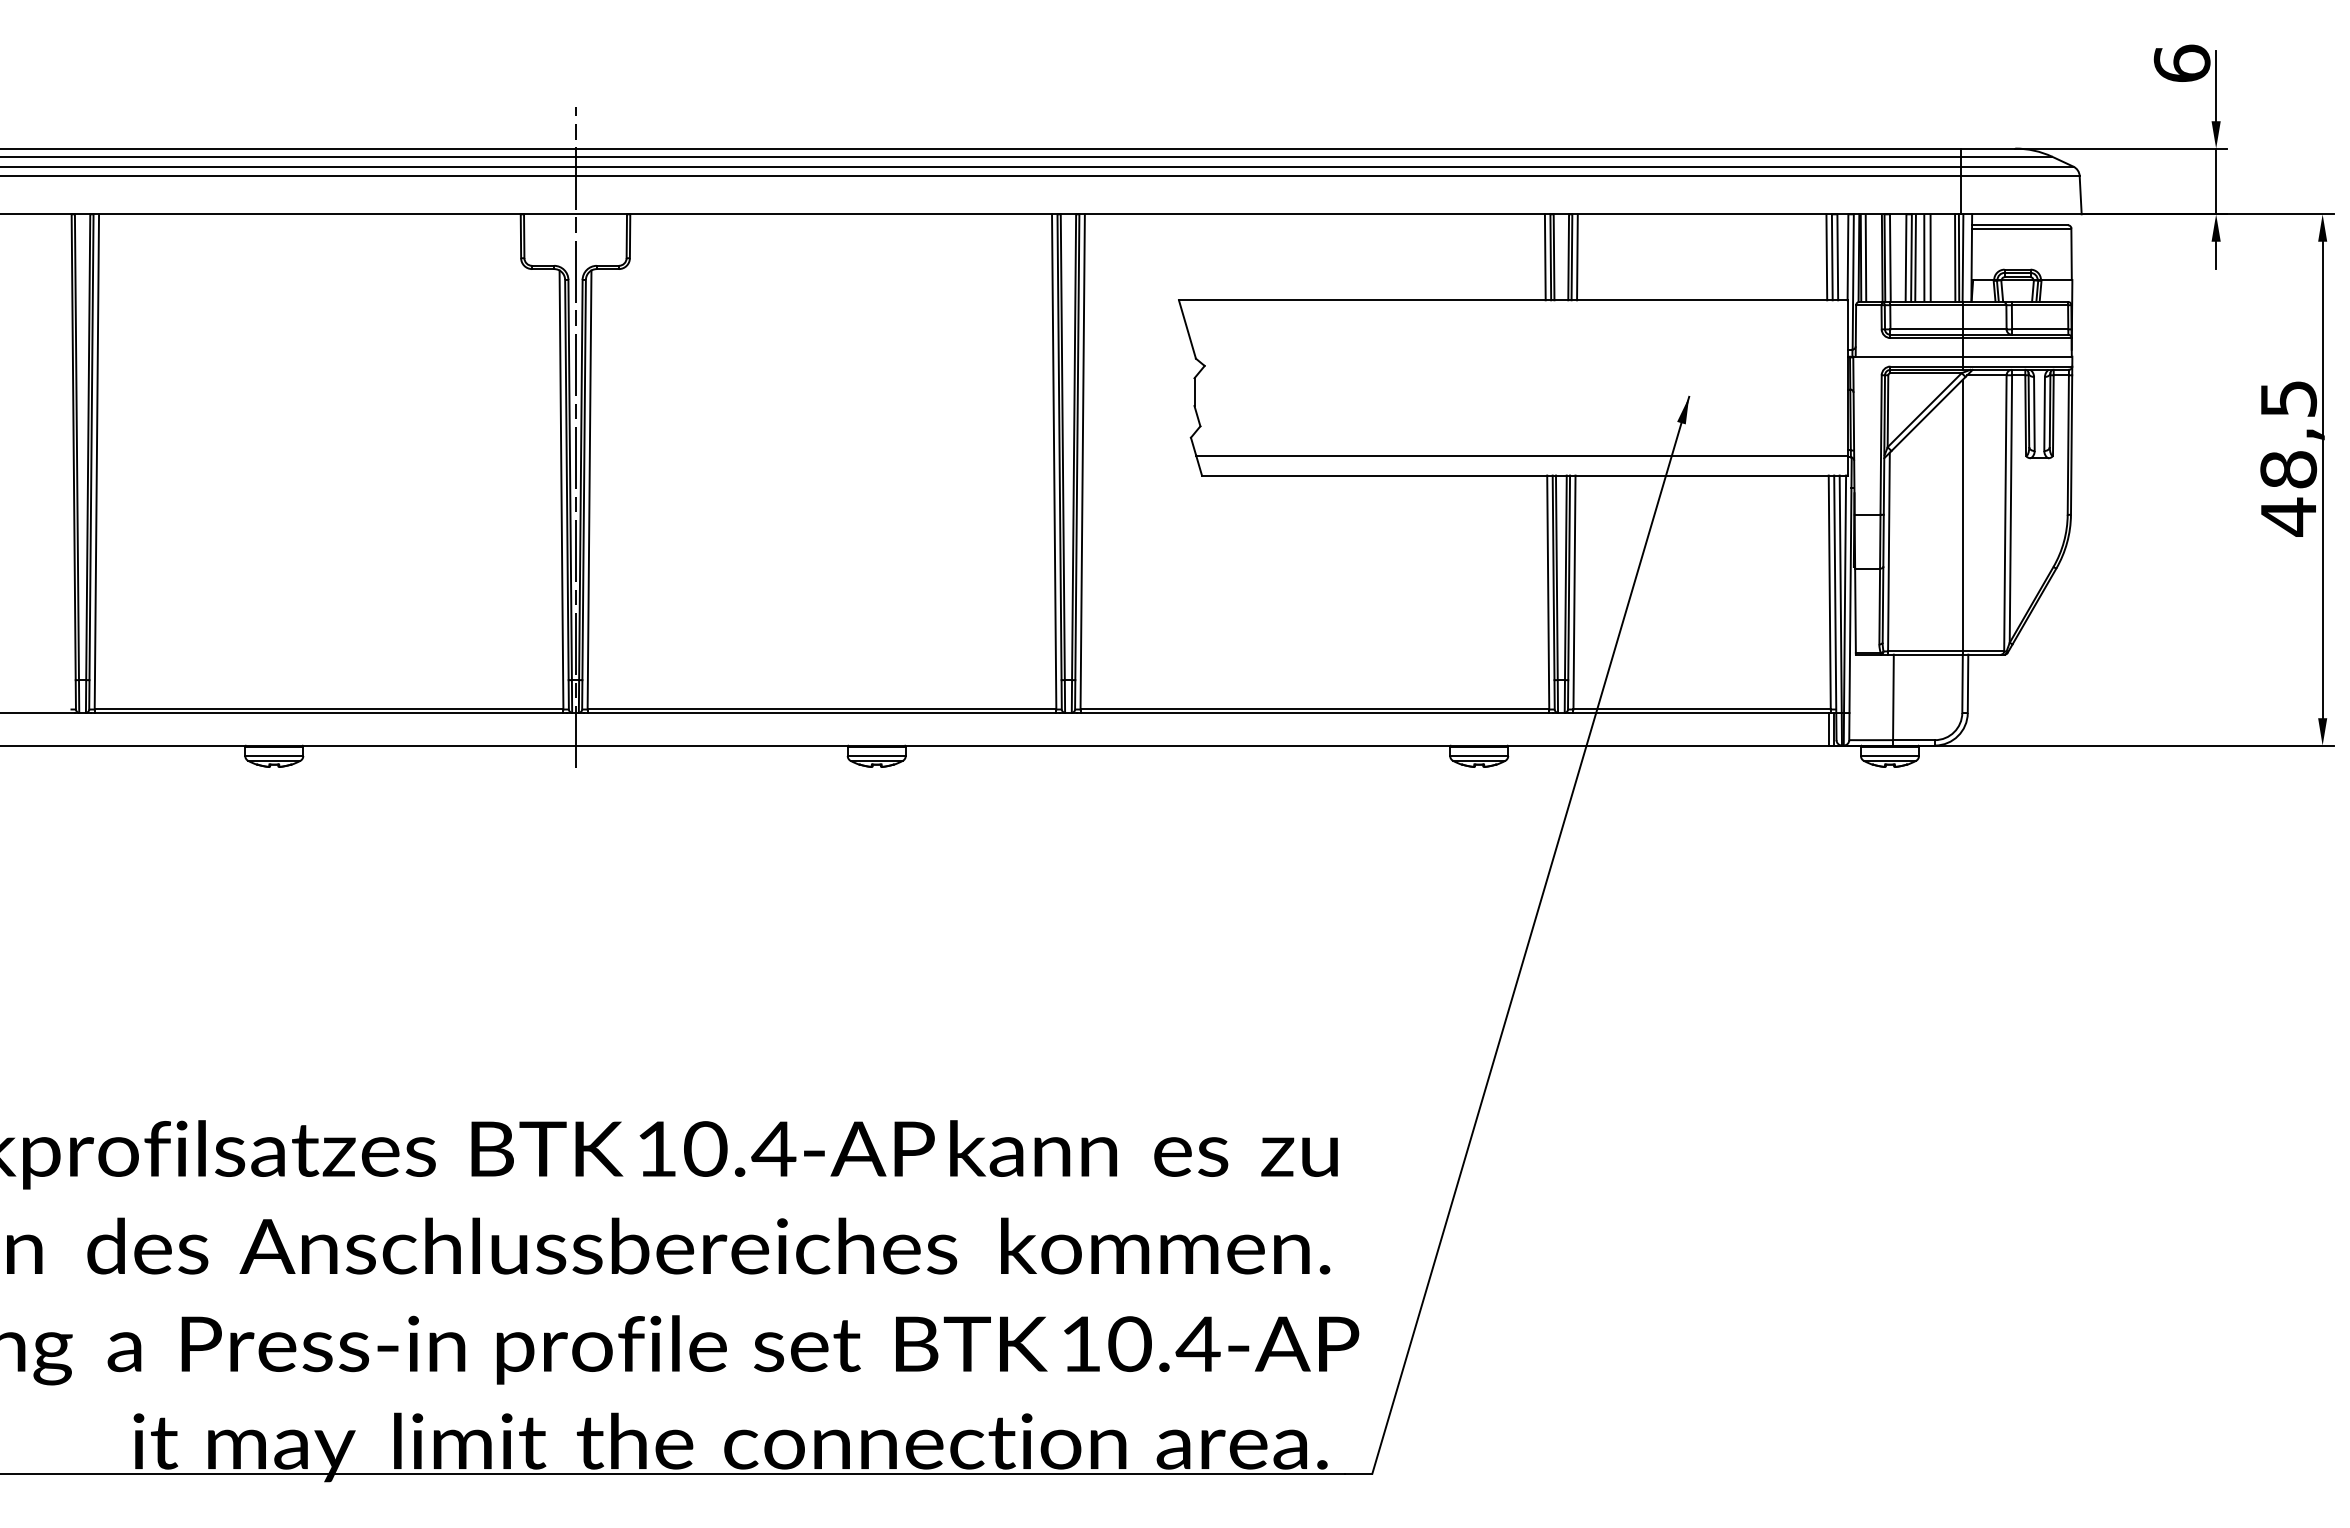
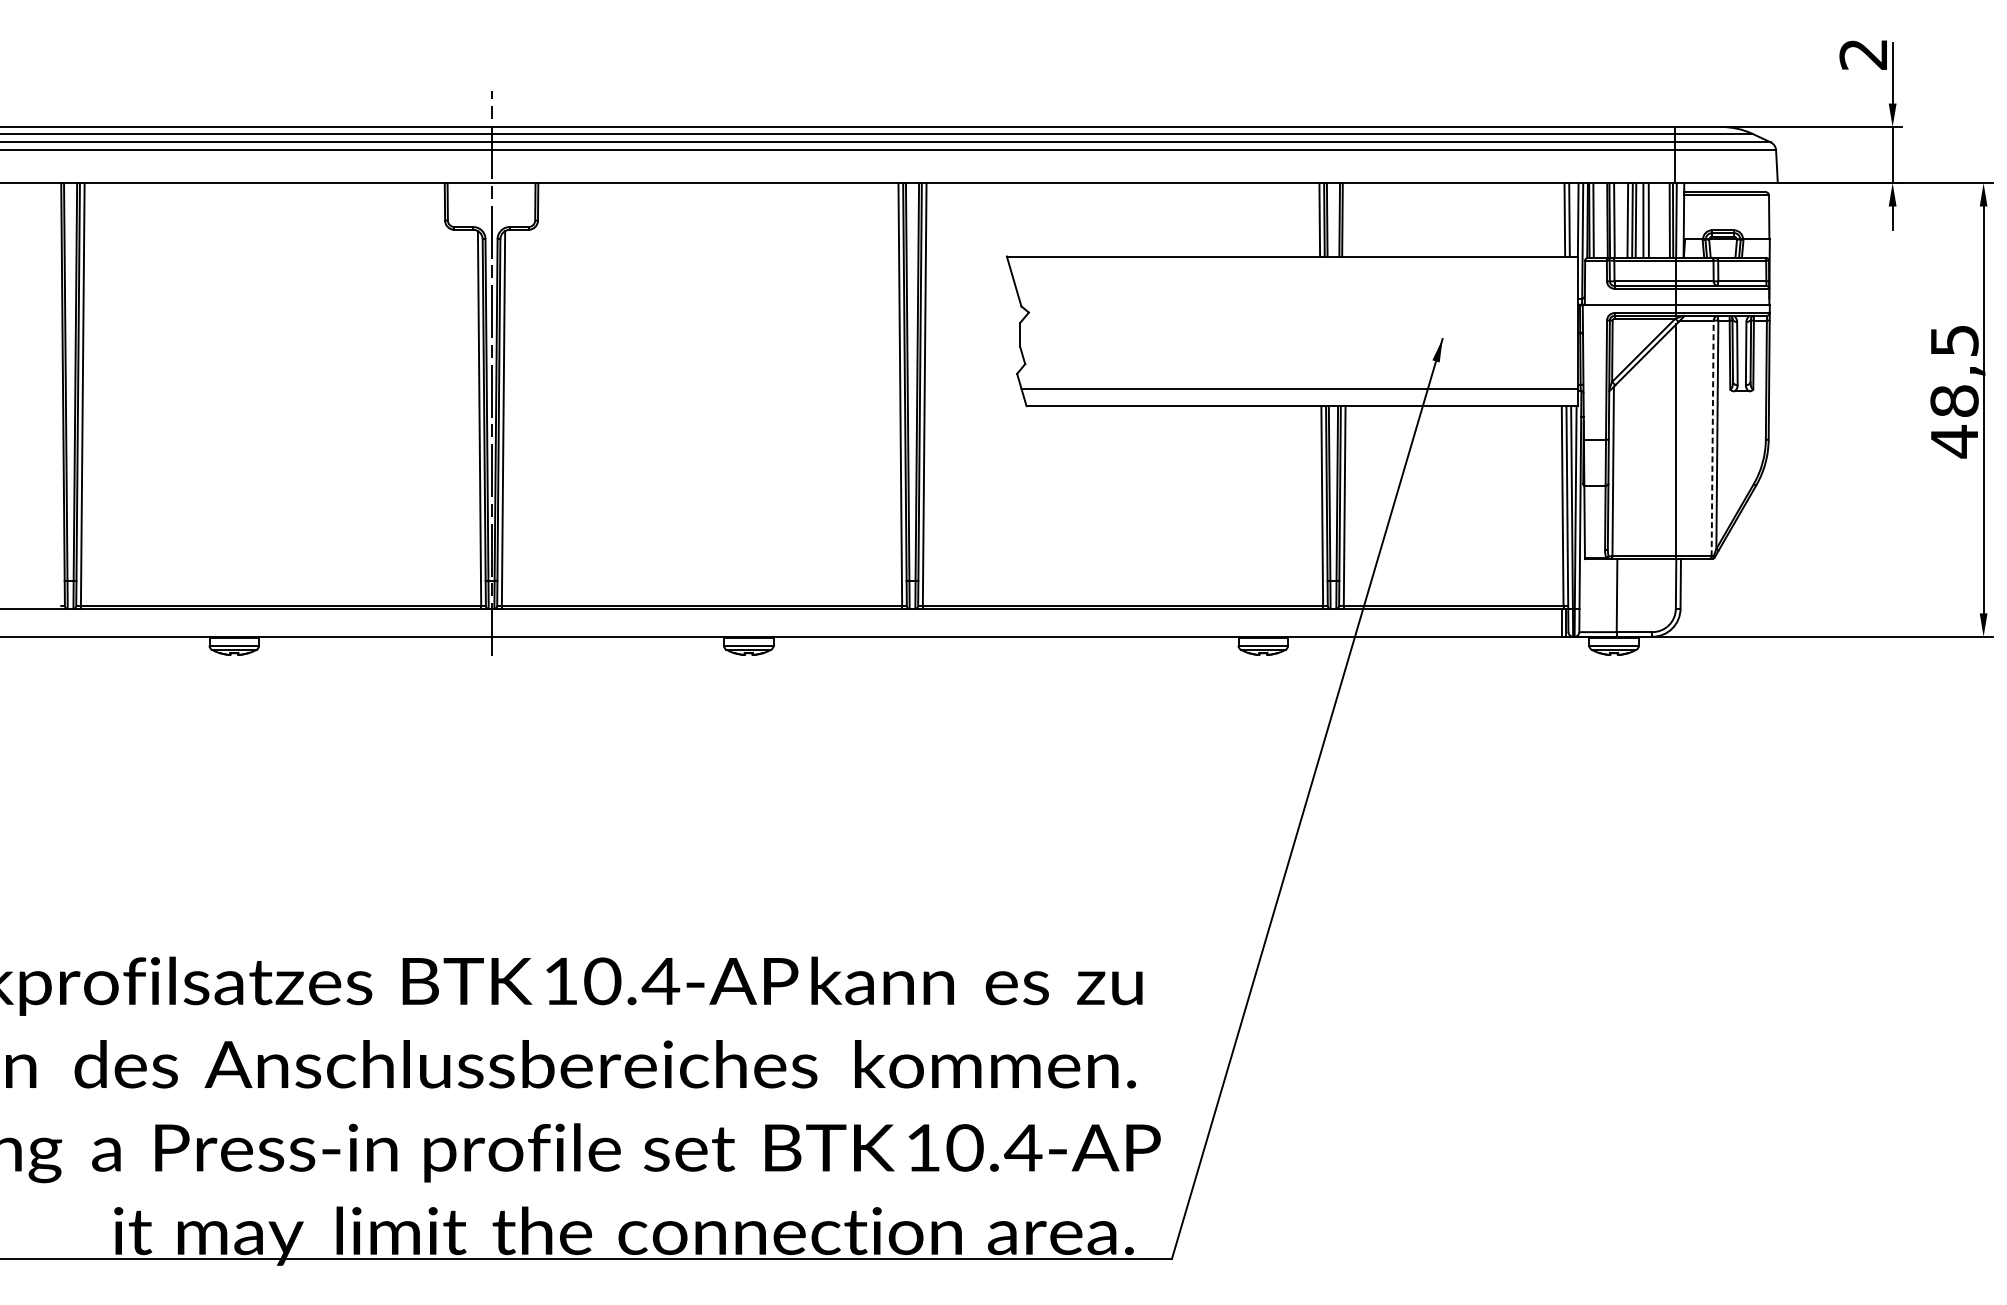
text: (2181, 62) -> (1863, 53), 6 -> 2
line: (1577, 257) -> (1347, 219), removed
line: (1826, 257) -> (1559, 219), removed
line: (2005, 512) -> (1712, 437), solid -> dashed

